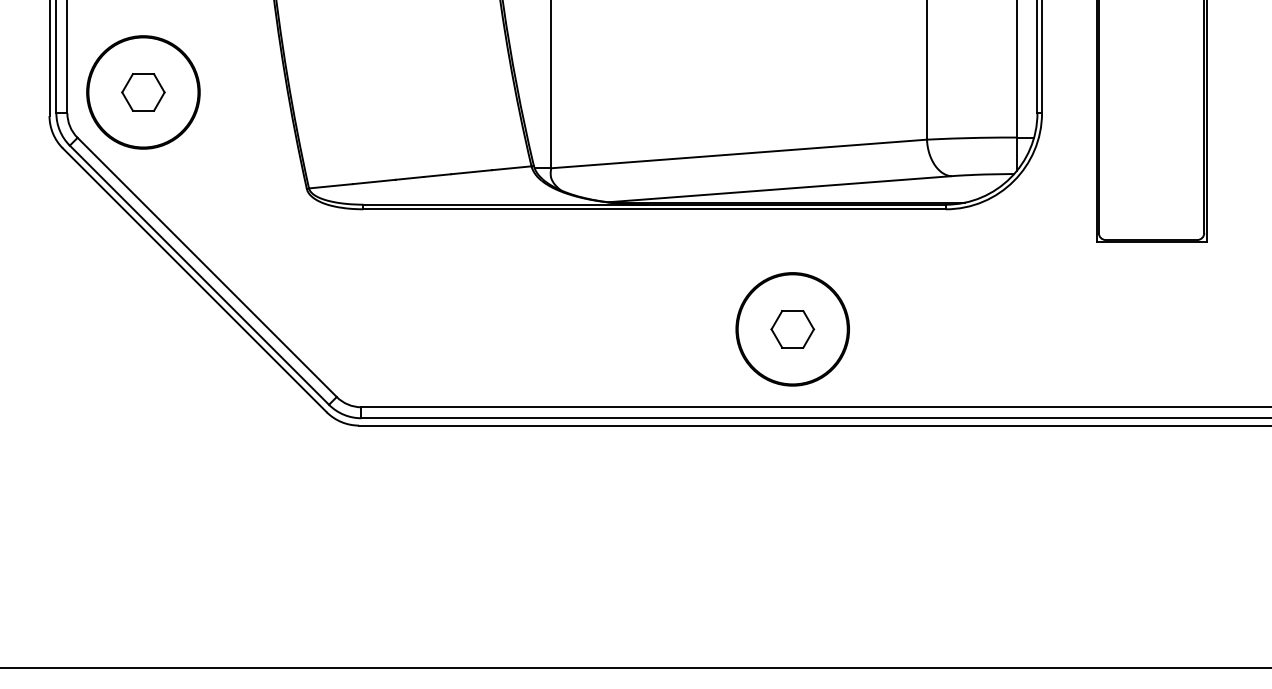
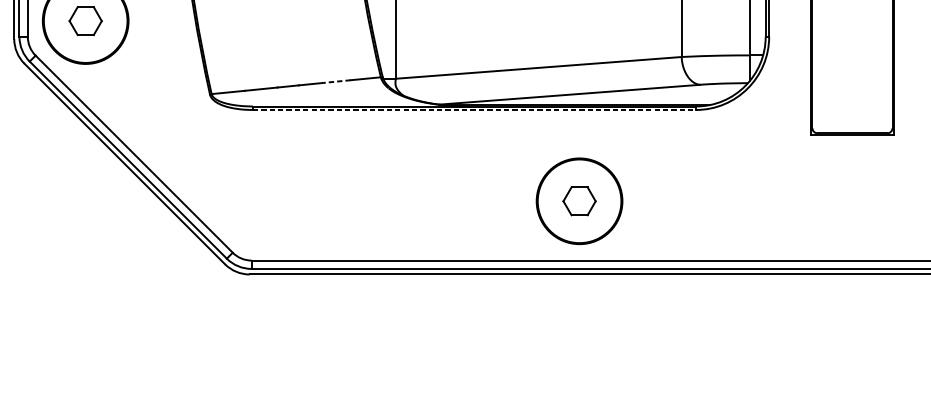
line: (471, 172) -> (335, 81), solid -> dashed
line: (655, 209) -> (475, 110), solid -> dashed

